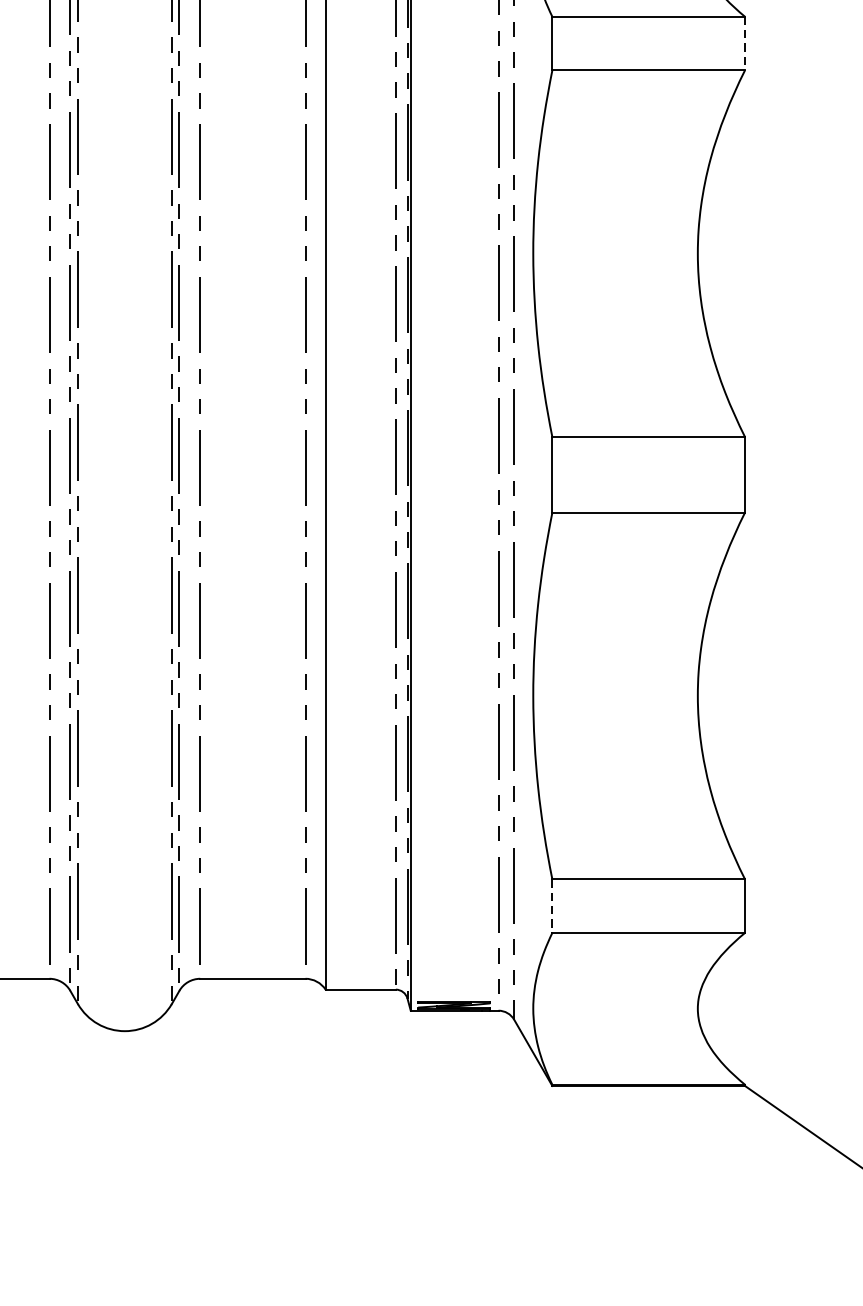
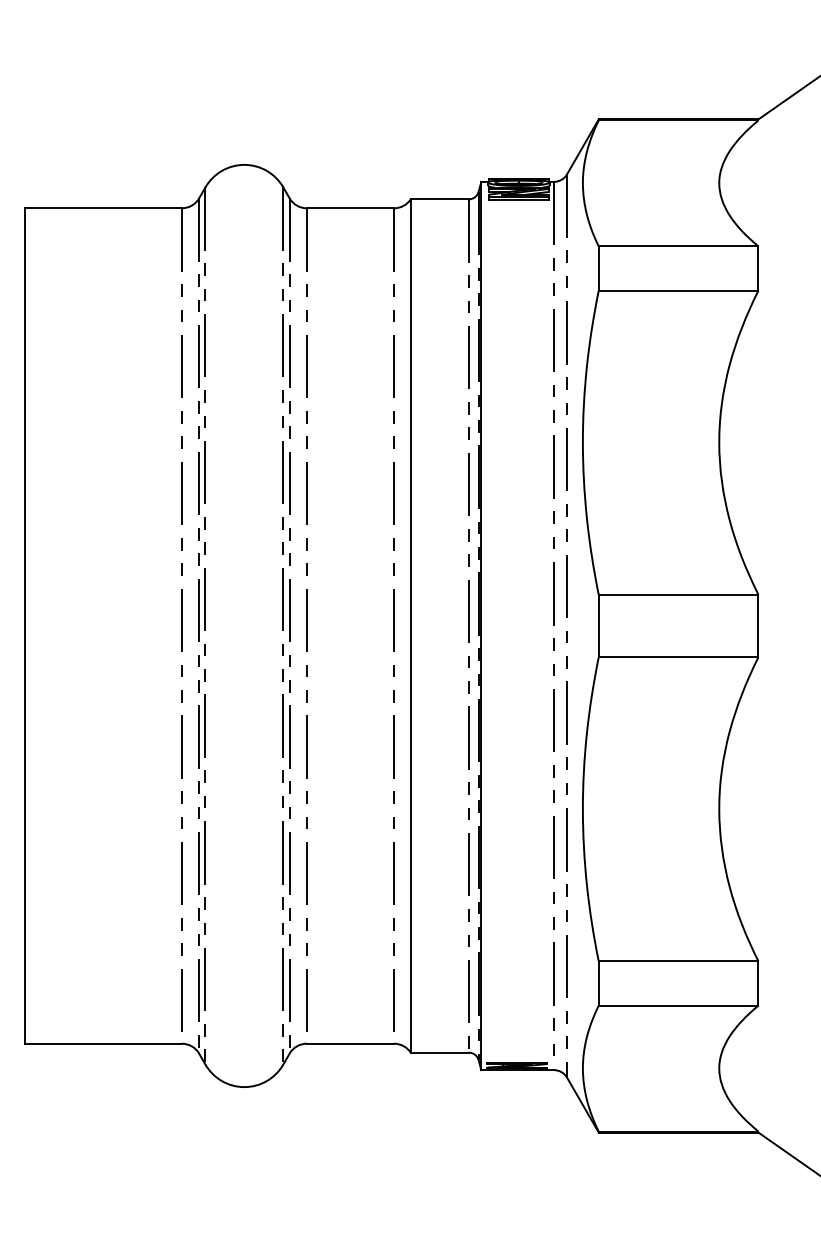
line: (745, 44) -> (758, 269), dashed -> solid
line: (552, 906) -> (598, 983), dashed -> solid

